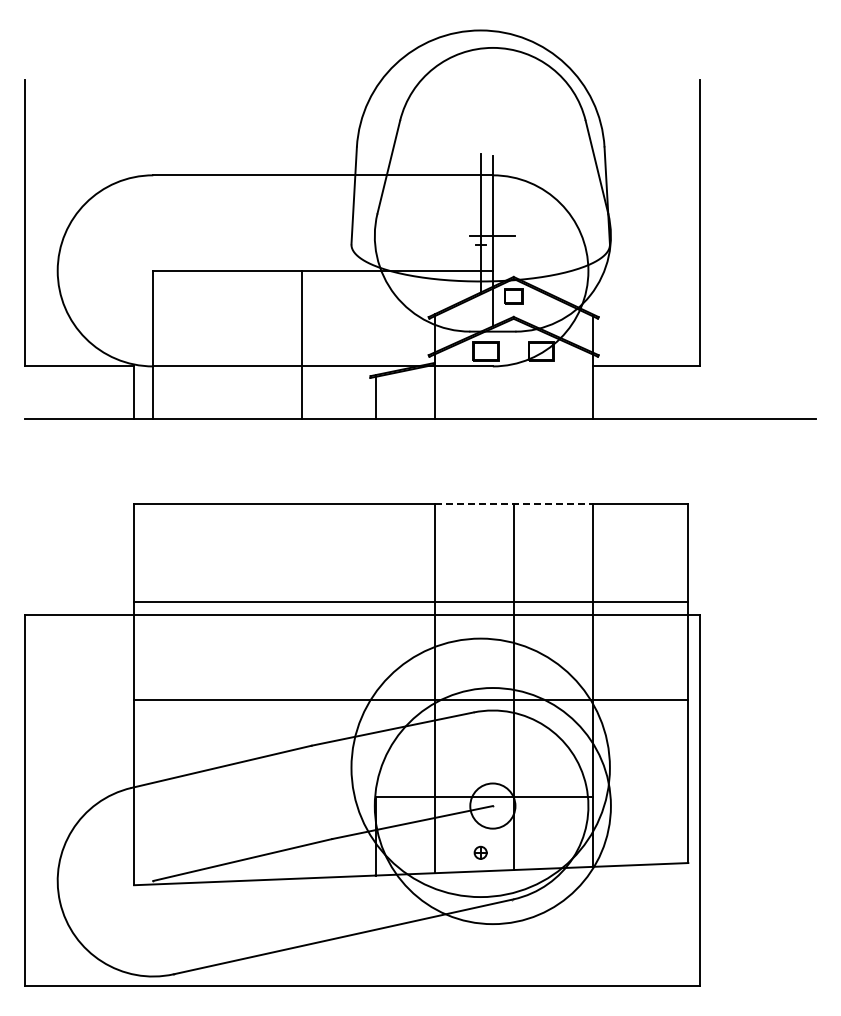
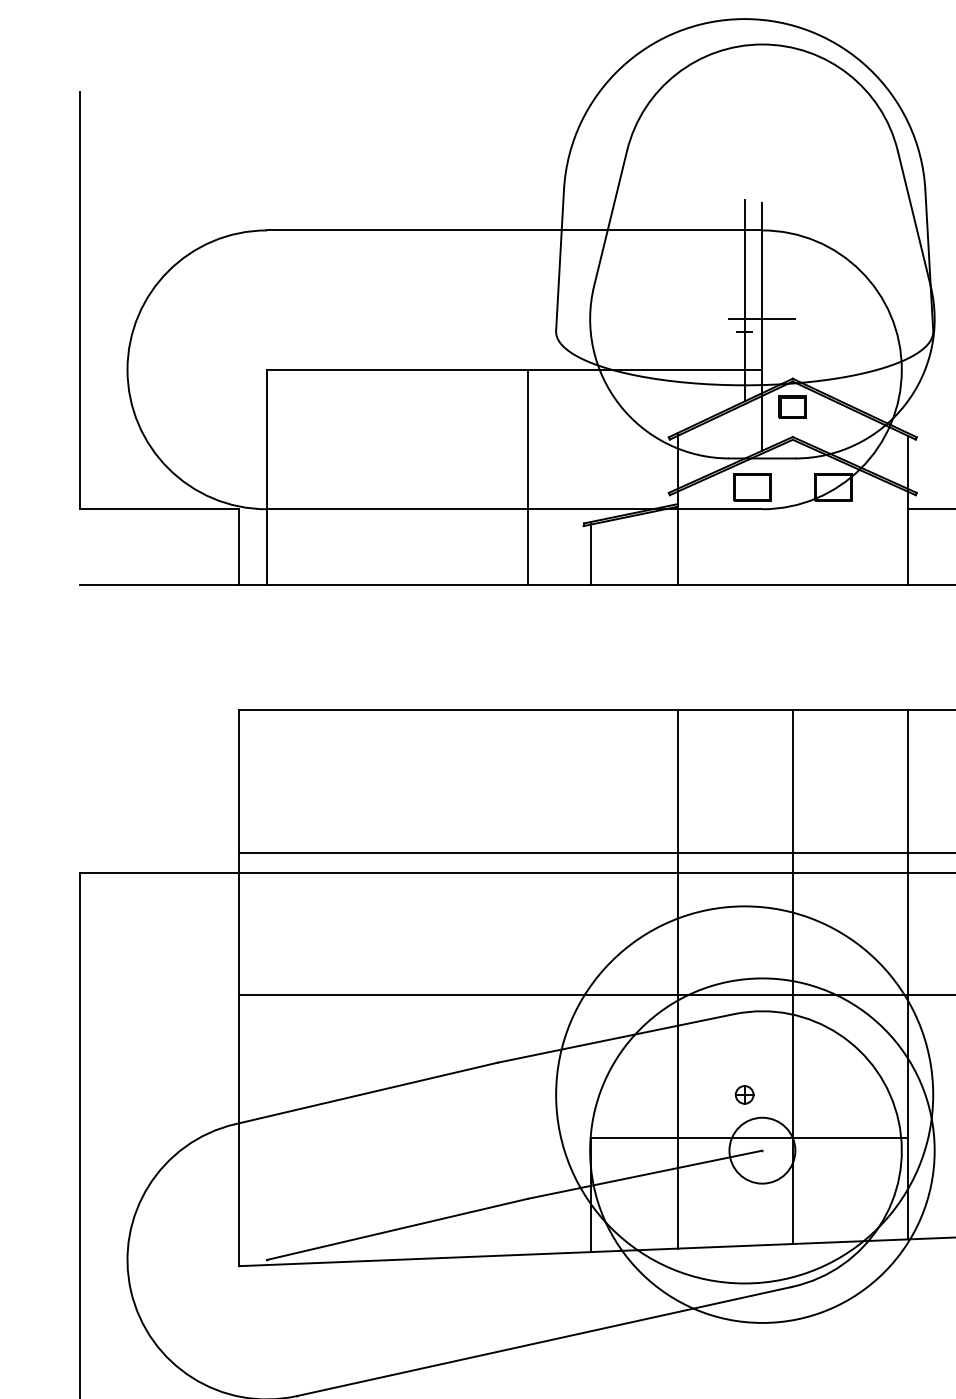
line: (302, 344) -> (528, 477), moved
line: (514, 504) -> (793, 710), dashed -> solid
part: (480, 852) -> (744, 1094), moved

